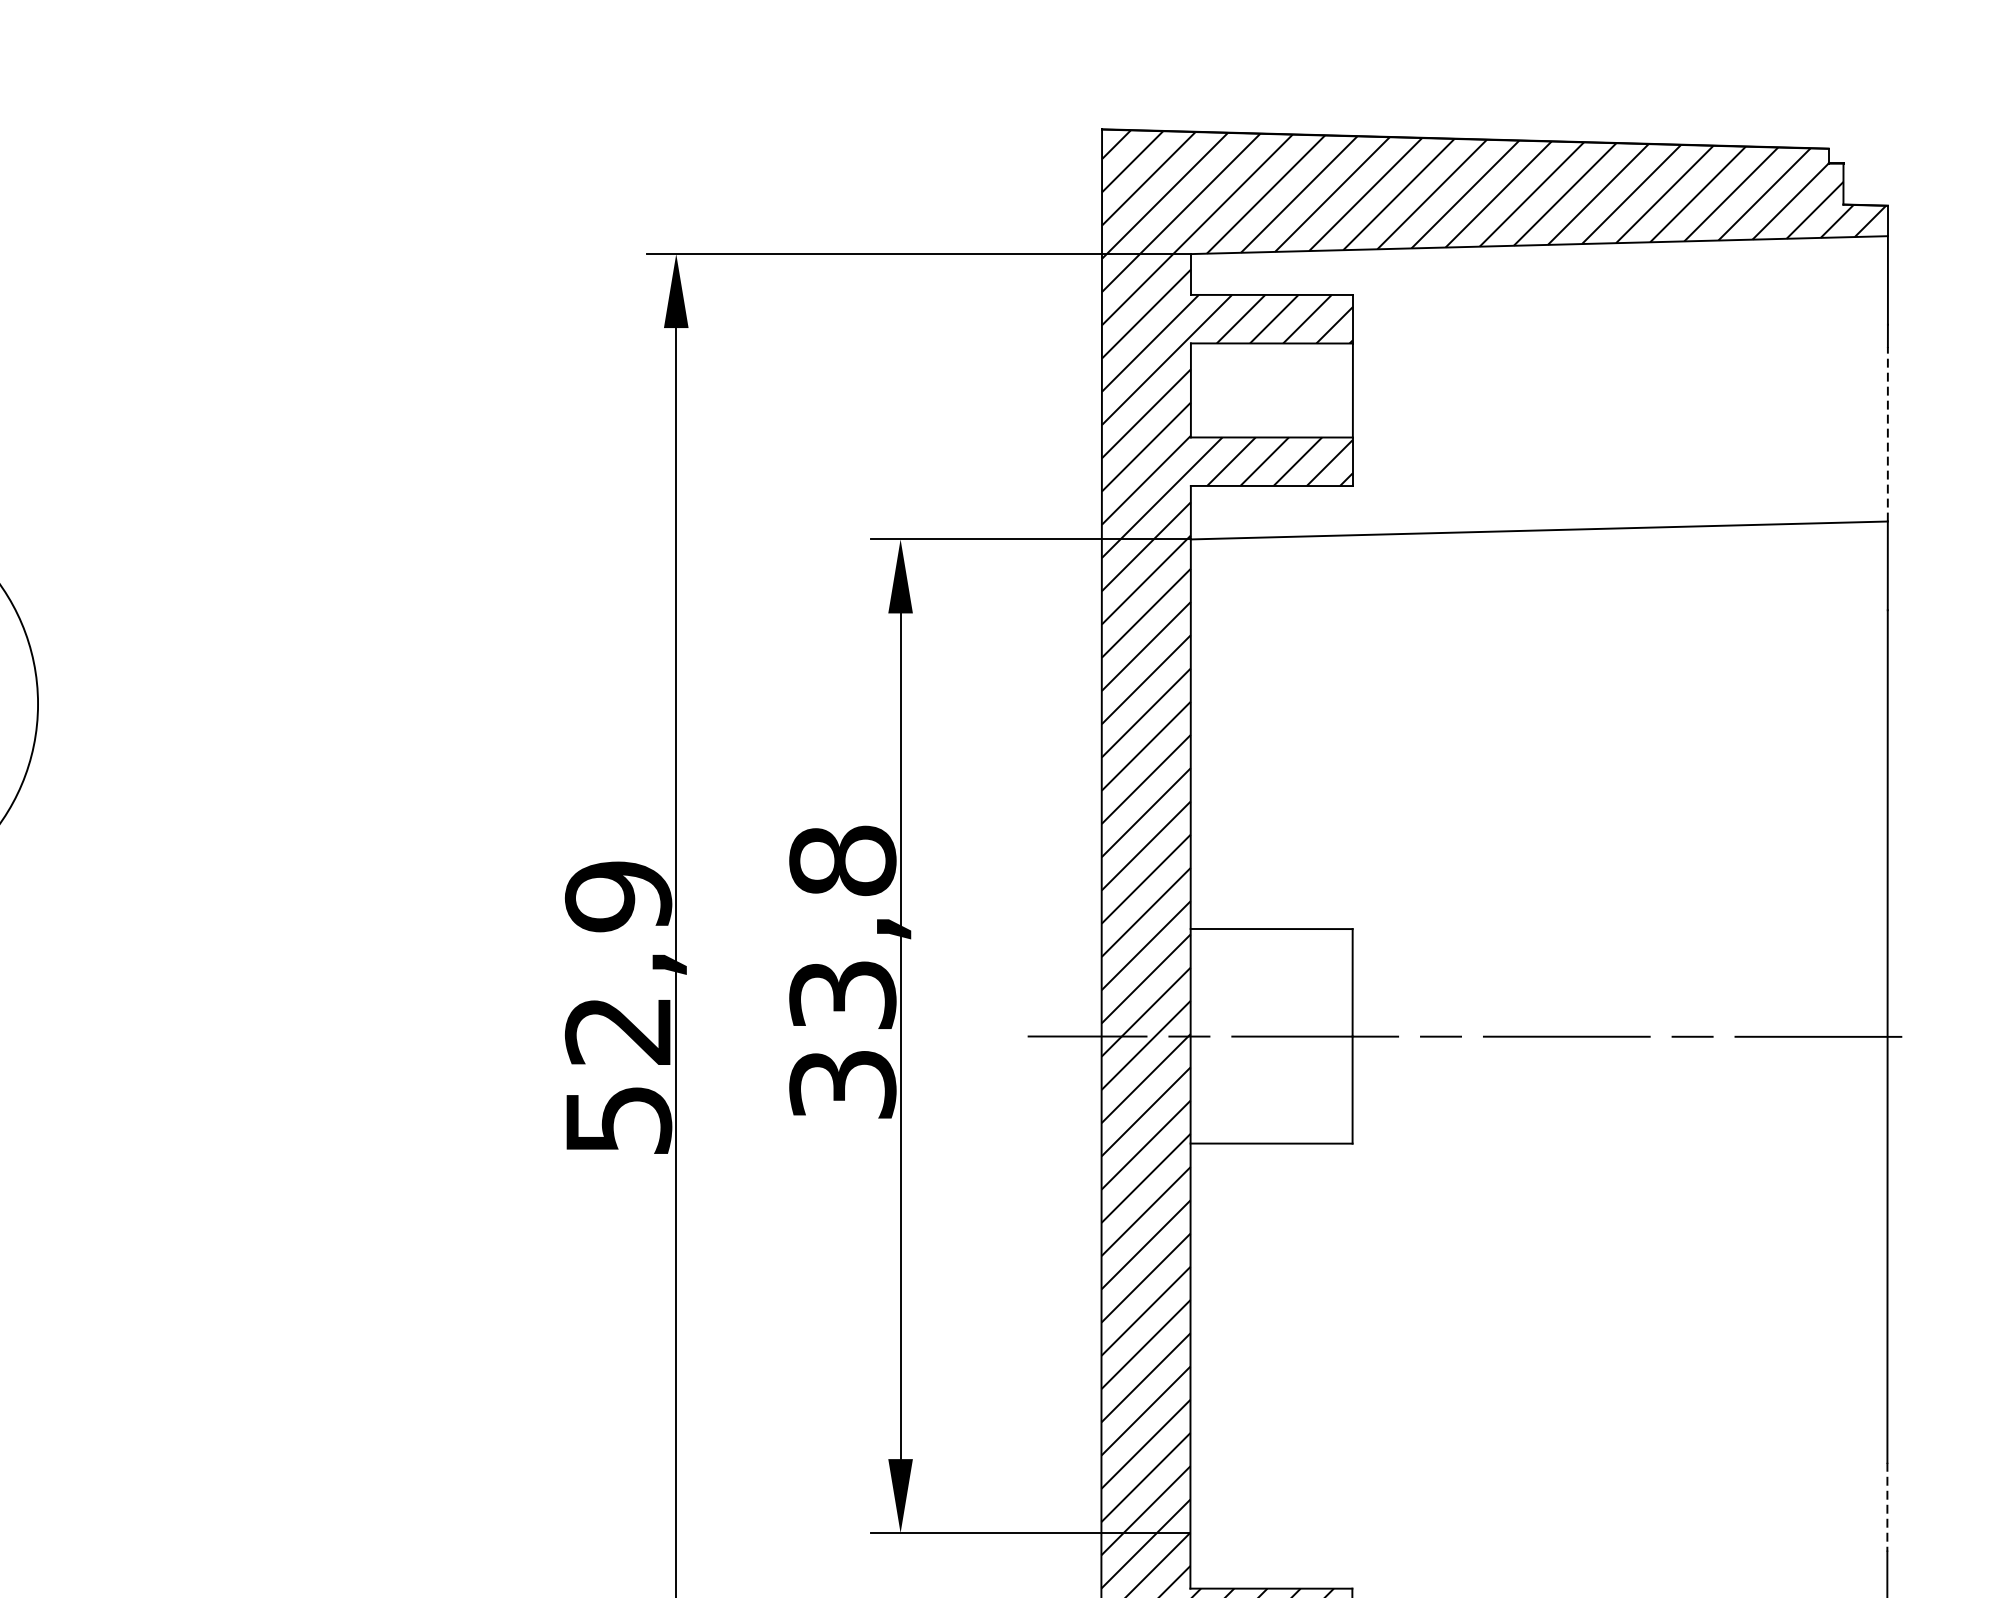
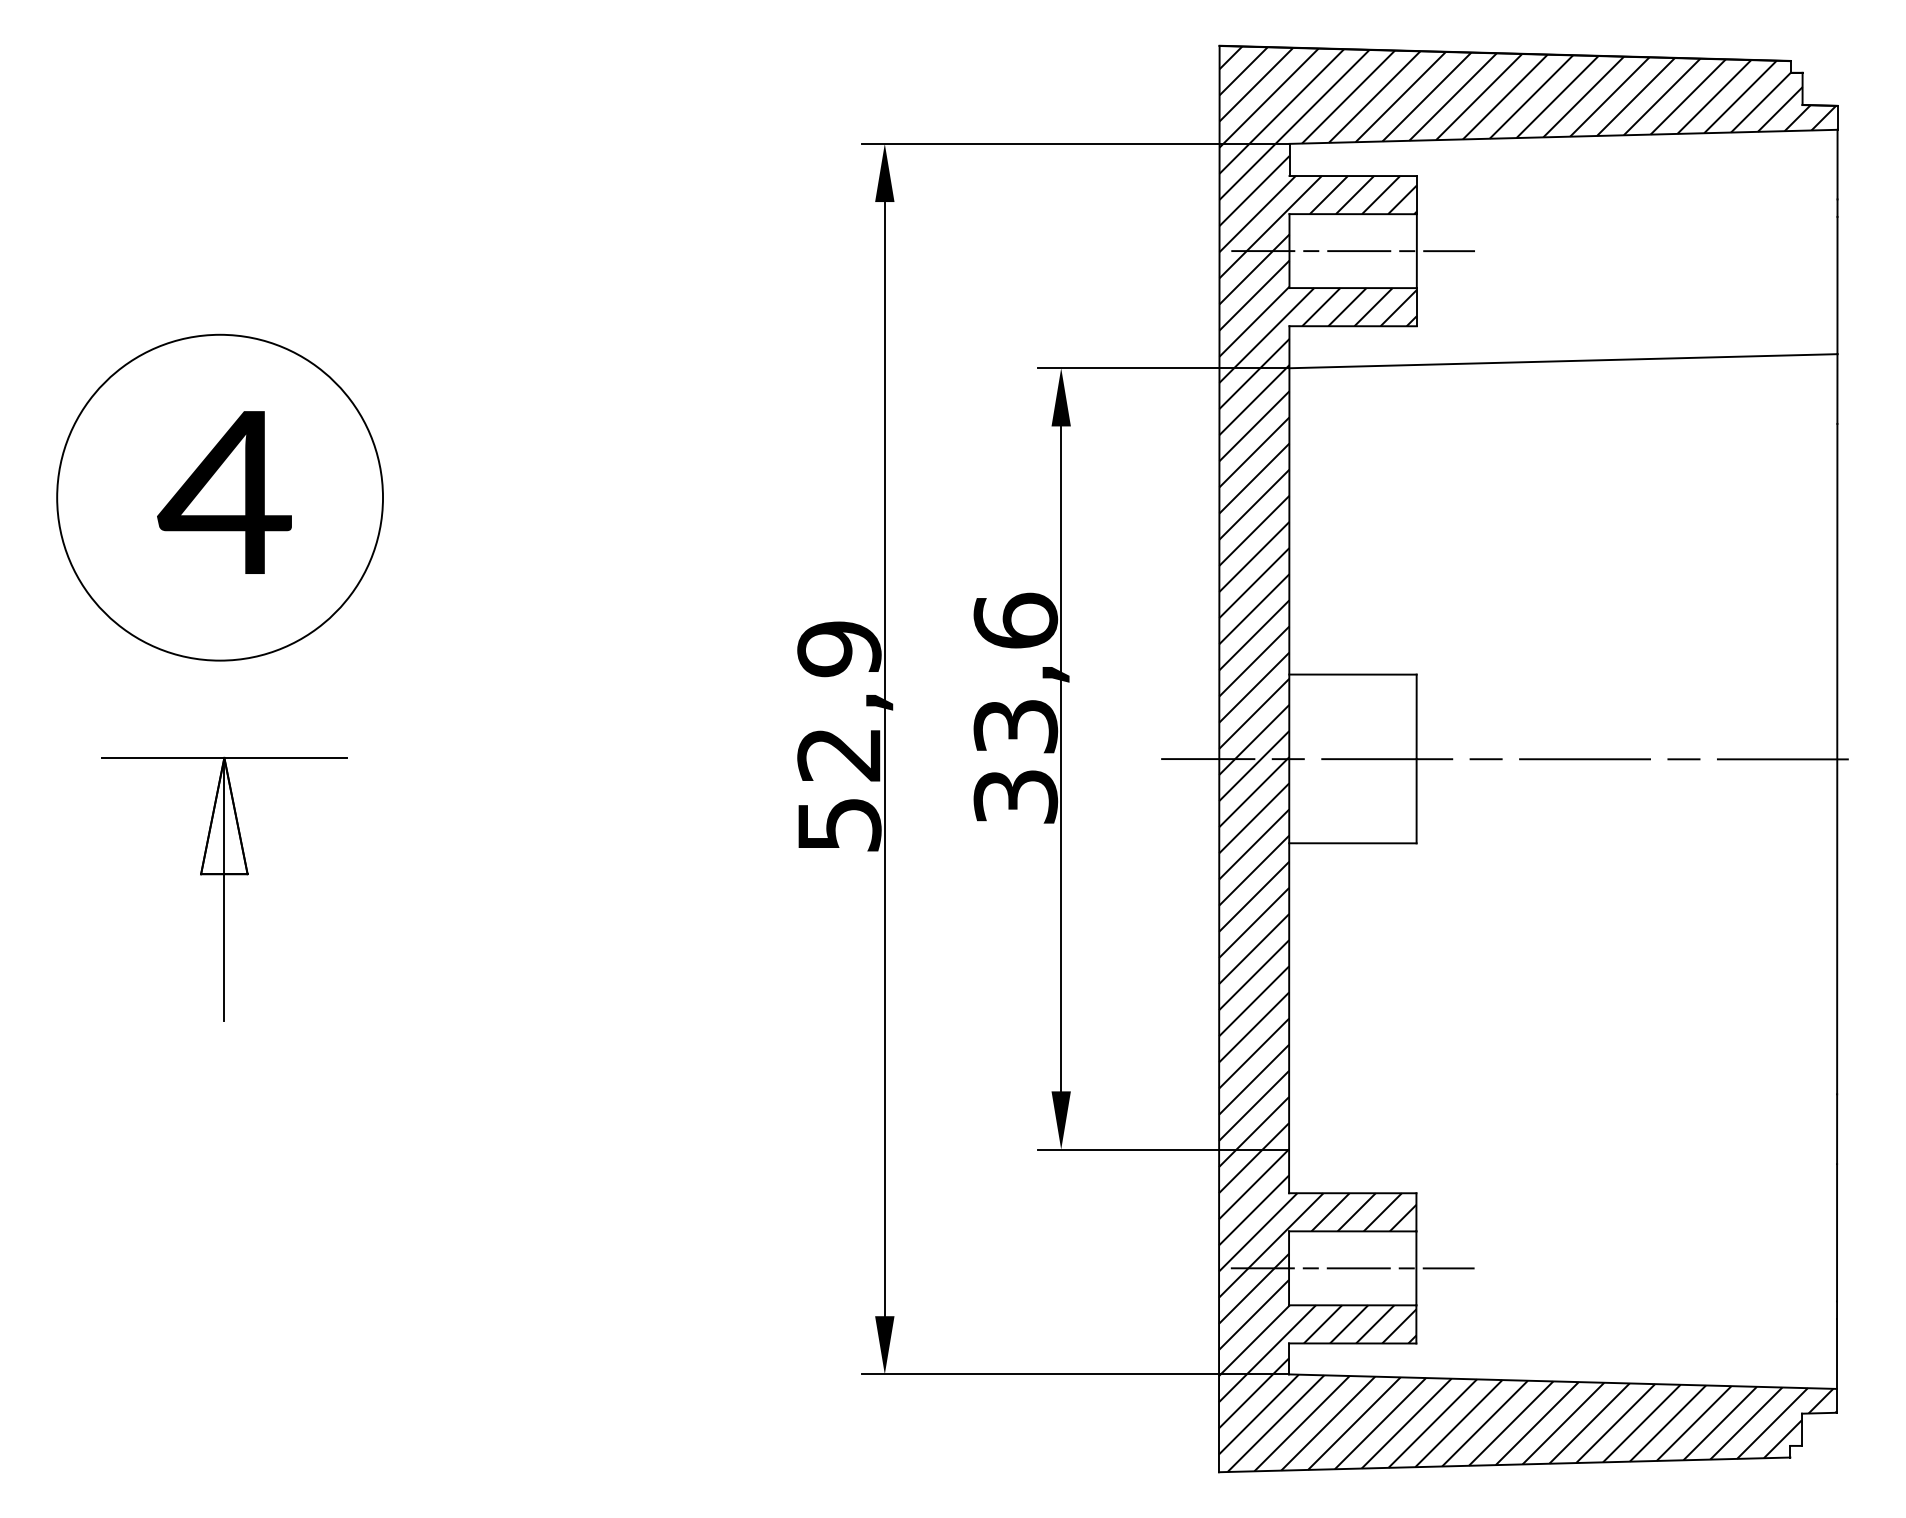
line: (1272, 390) -> (1353, 251), added
line: (1887, 434) -> (1837, 285), dashed -> solid
text: (842, 860) -> (1015, 620), 33,8 -> 33,6
line: (1887, 1507) -> (1837, 1129), dashed -> solid

